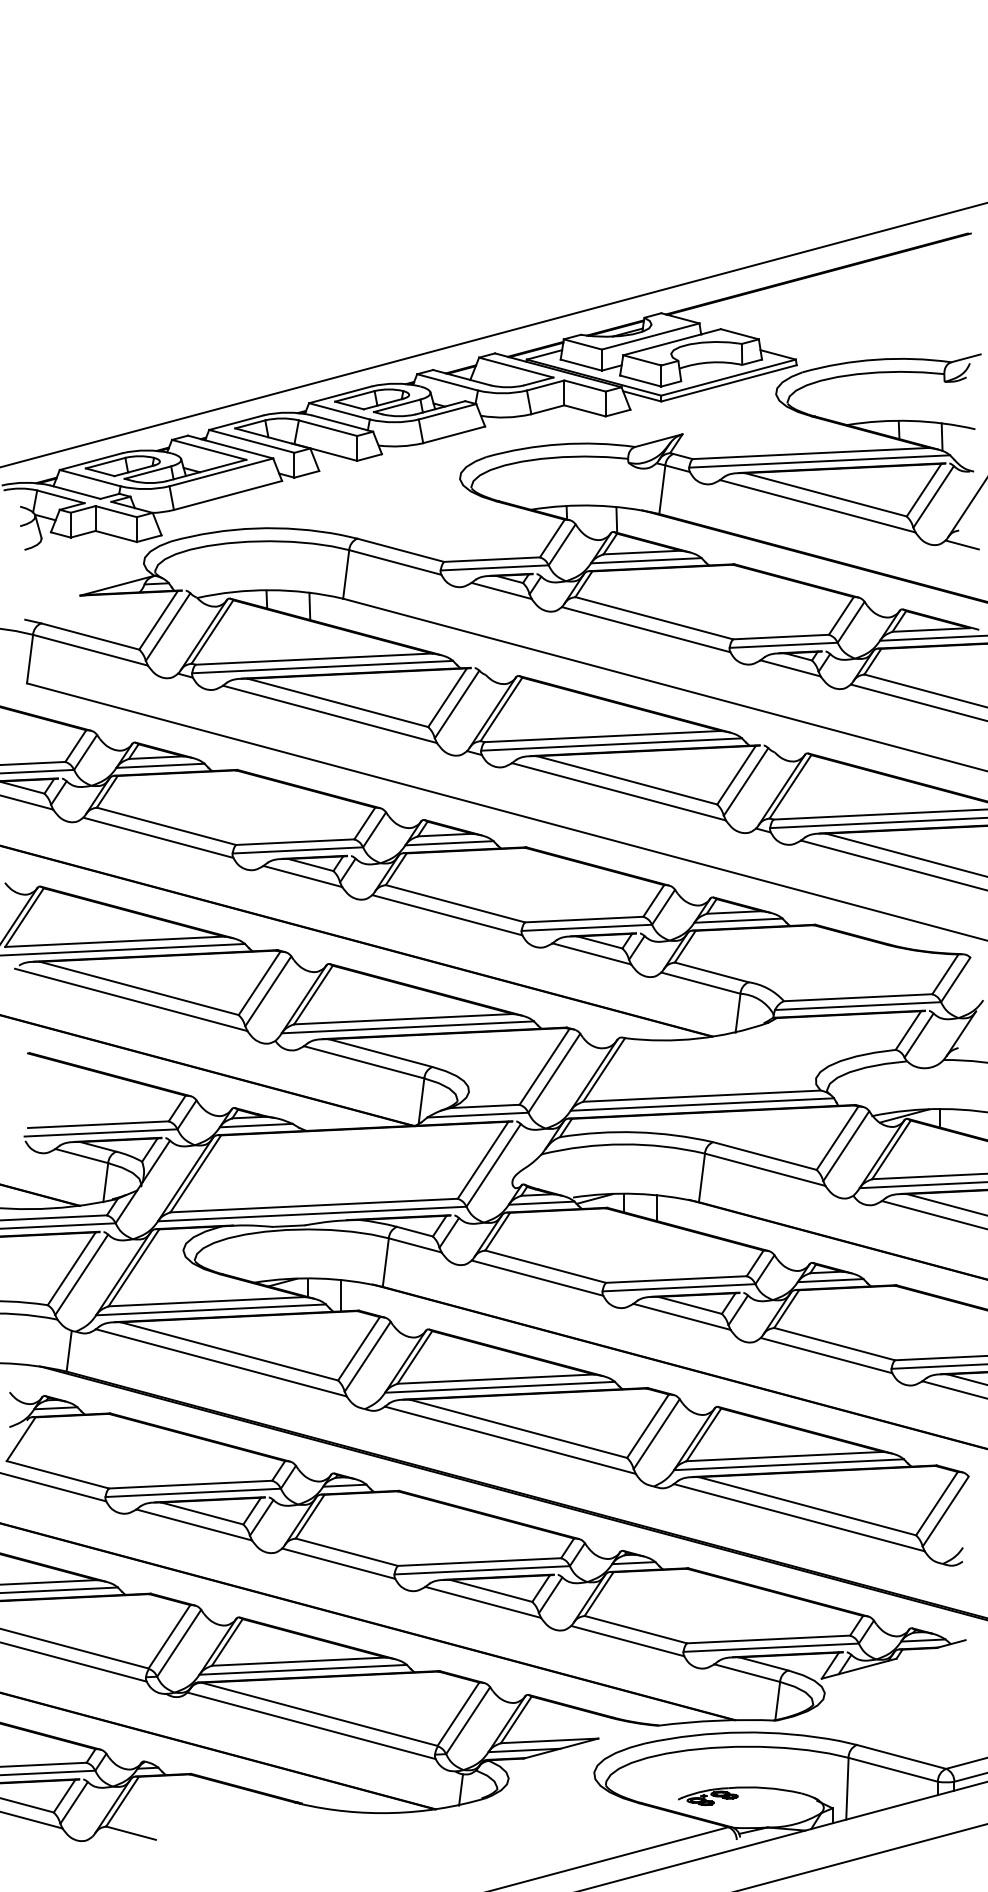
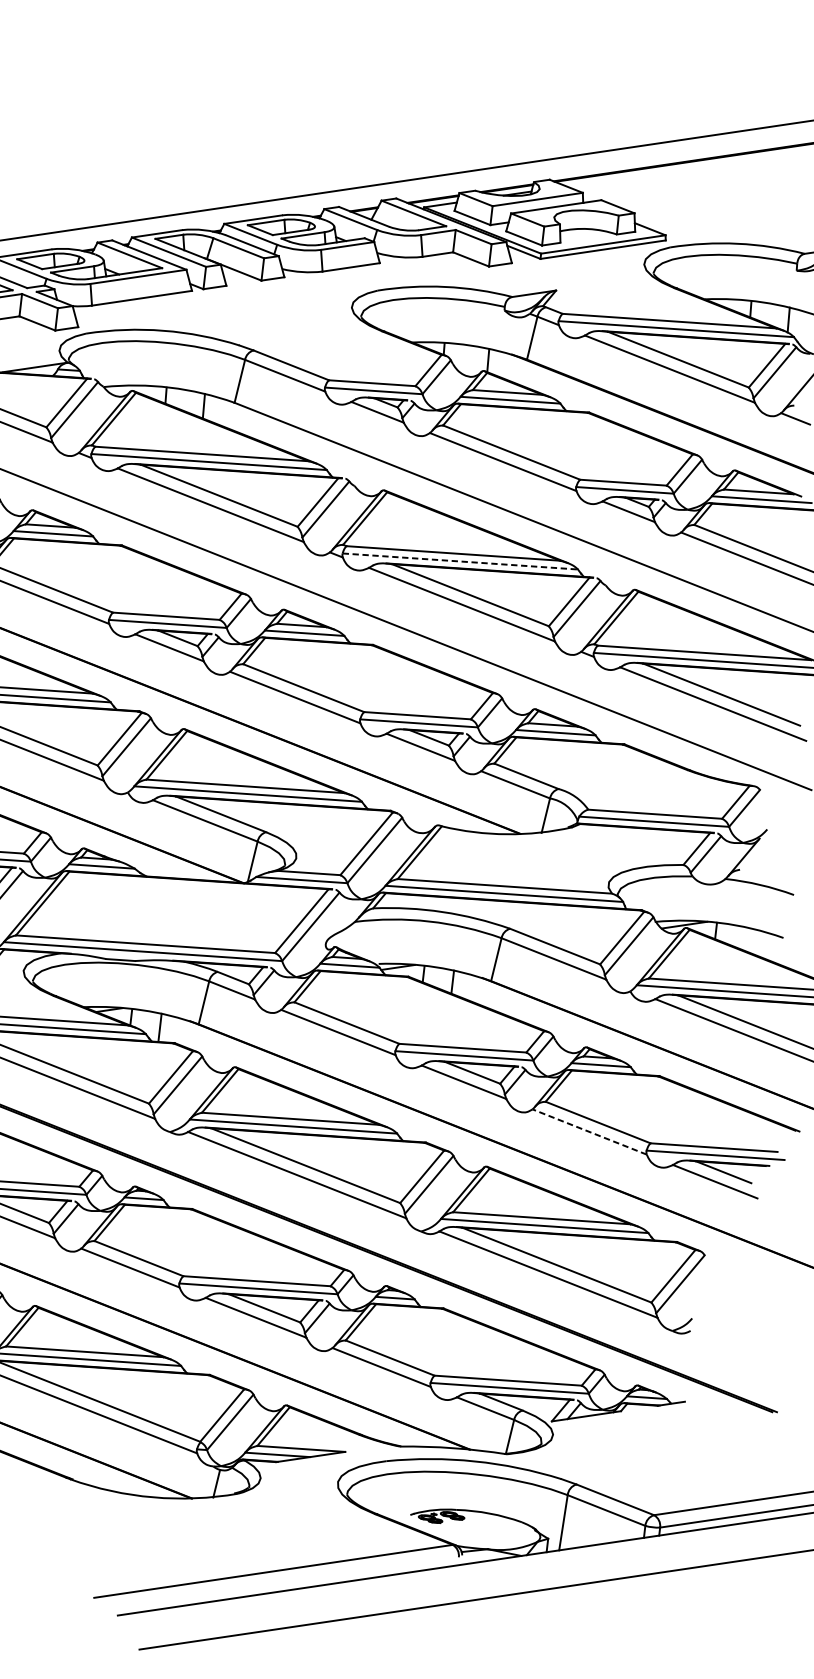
line: (611, 744) -> (460, 561), solid -> dashed
line: (826, 1355) -> (589, 1131), solid -> dashed

